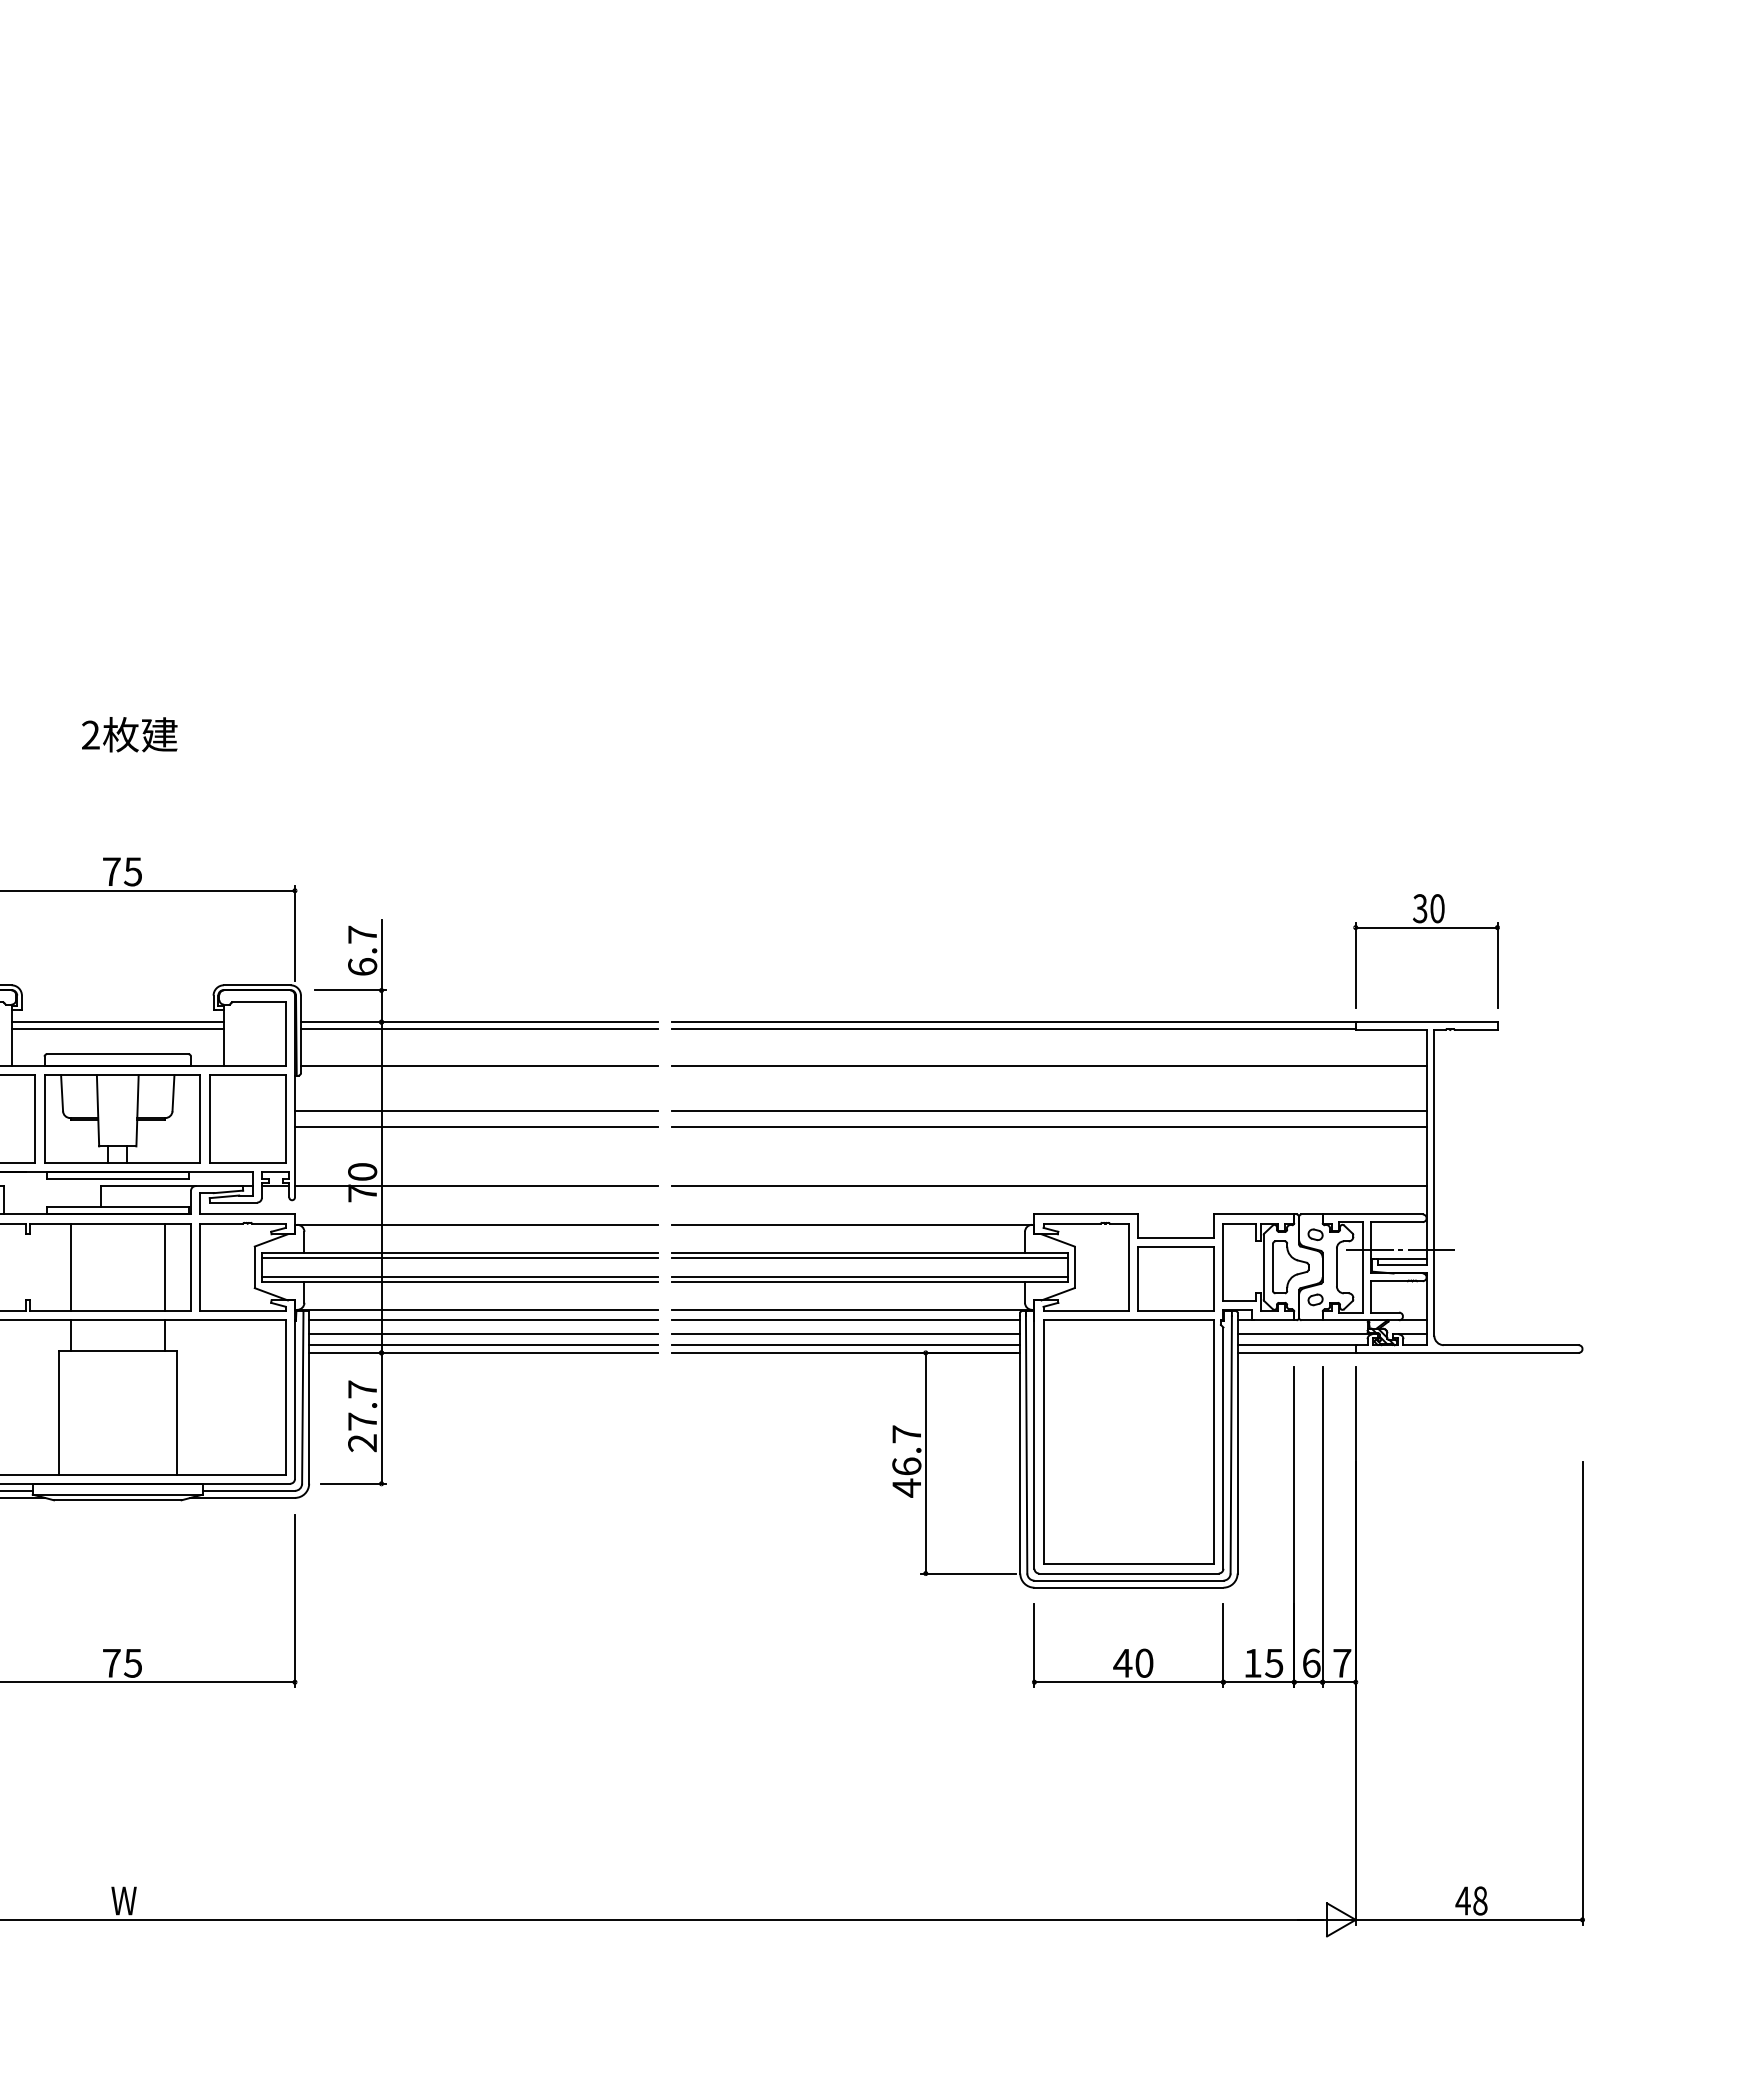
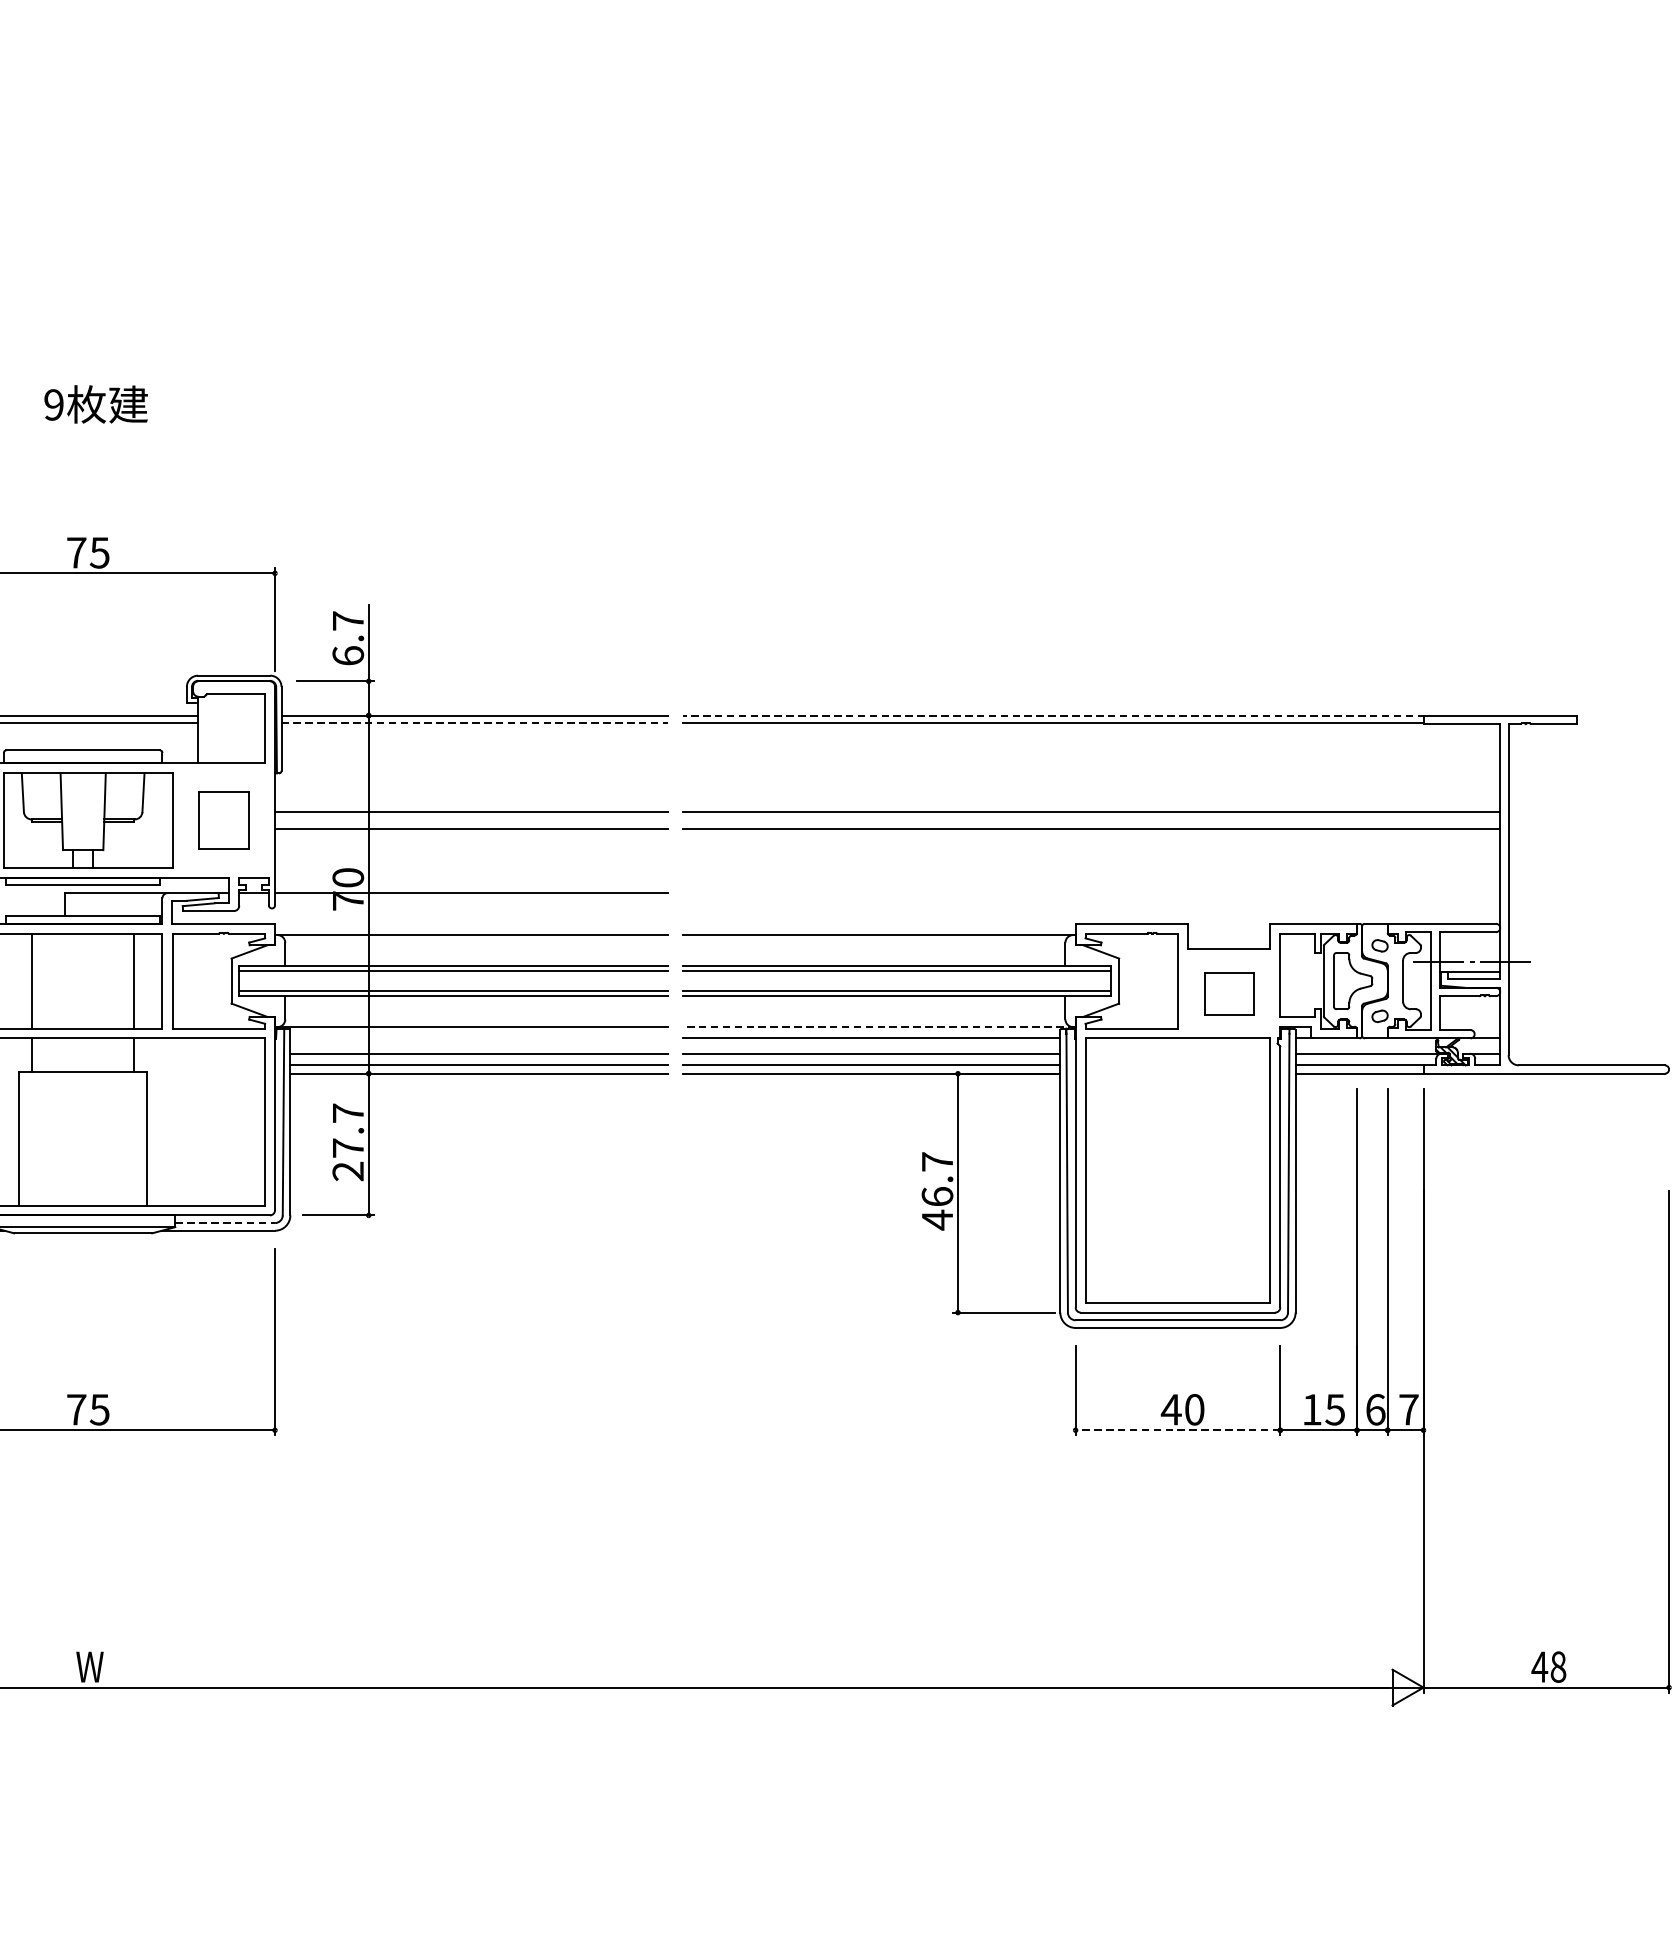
text: (90, 735) -> (53, 405), 2 -> 9
part: (1426, 928) -> (1500, 614), removed
line: (1014, 1022) -> (1054, 715), solid -> dashed
line: (479, 1028) -> (474, 722), solid -> dashed
line: (478, 1066) -> (473, 763), removed
line: (1048, 1066) -> (1090, 763), removed
part: (247, 1118) -> (223, 819), size x0.6
line: (1048, 1186) -> (1090, 893), removed
part: (1175, 1278) -> (1228, 993), size x0.6
line: (852, 1309) -> (878, 1026), solid -> dashed
line: (483, 1320) -> (479, 1038), removed
line: (249, 1490) -> (225, 1222), solid -> dashed
line: (1128, 1682) -> (1177, 1430), solid -> dashed

